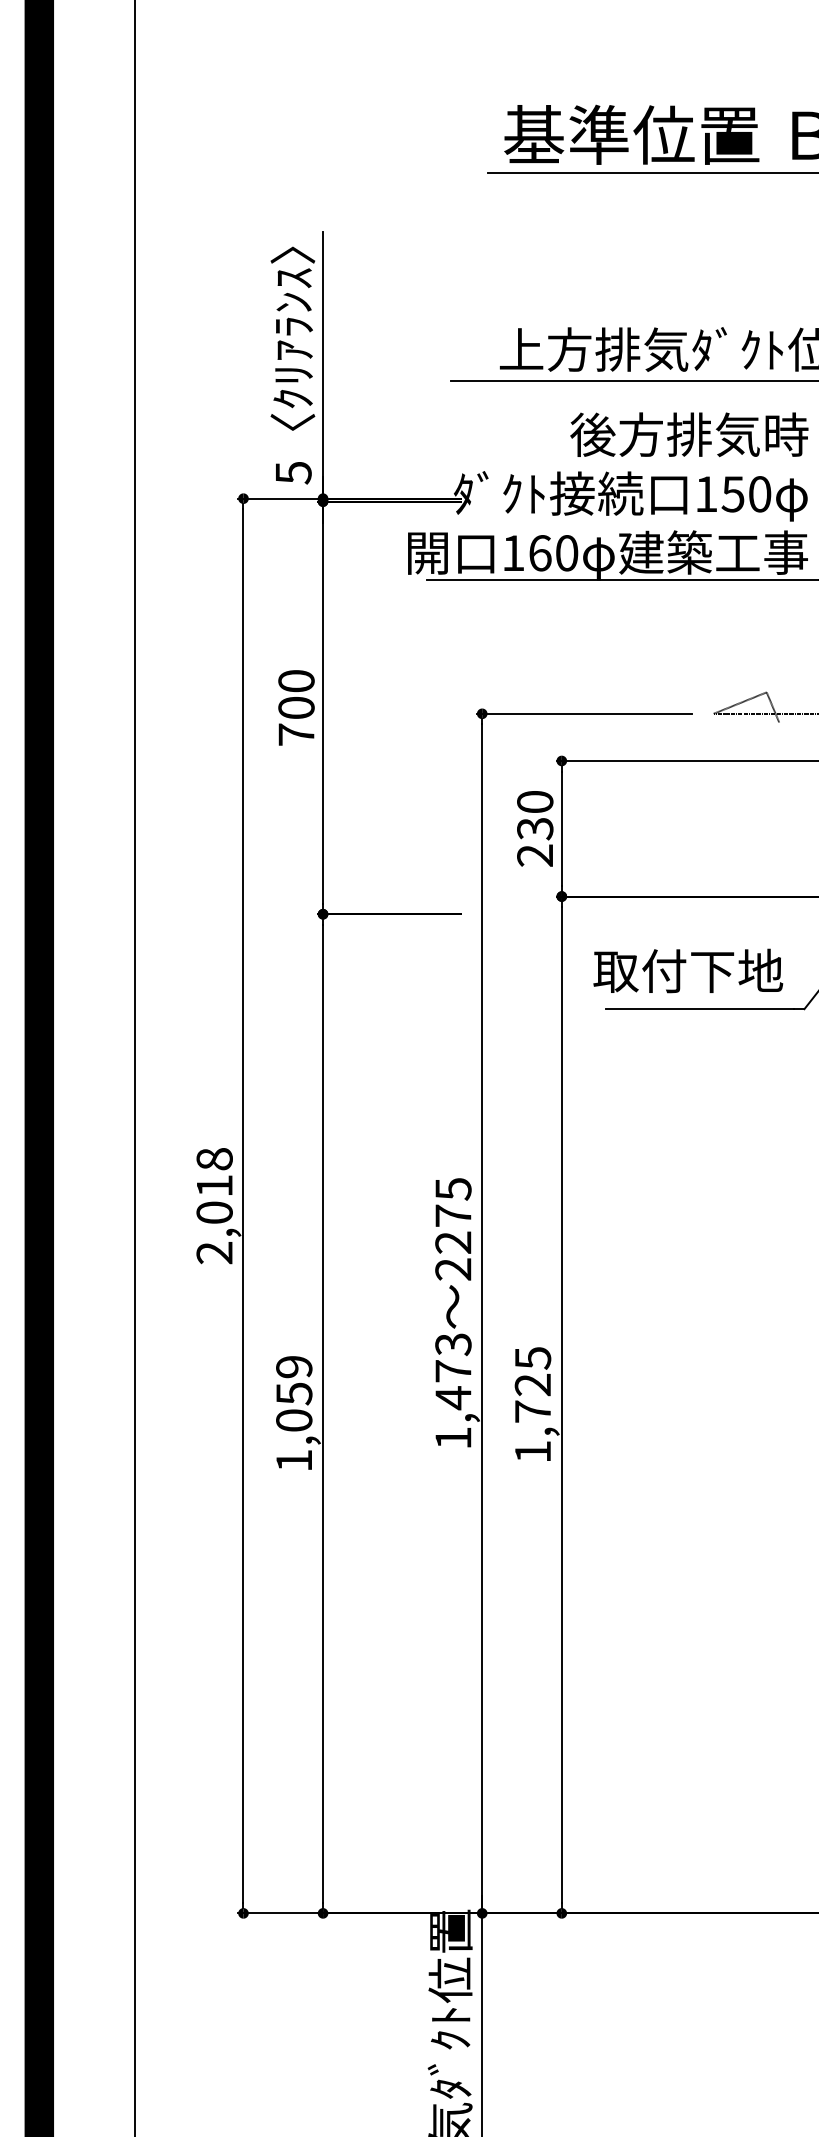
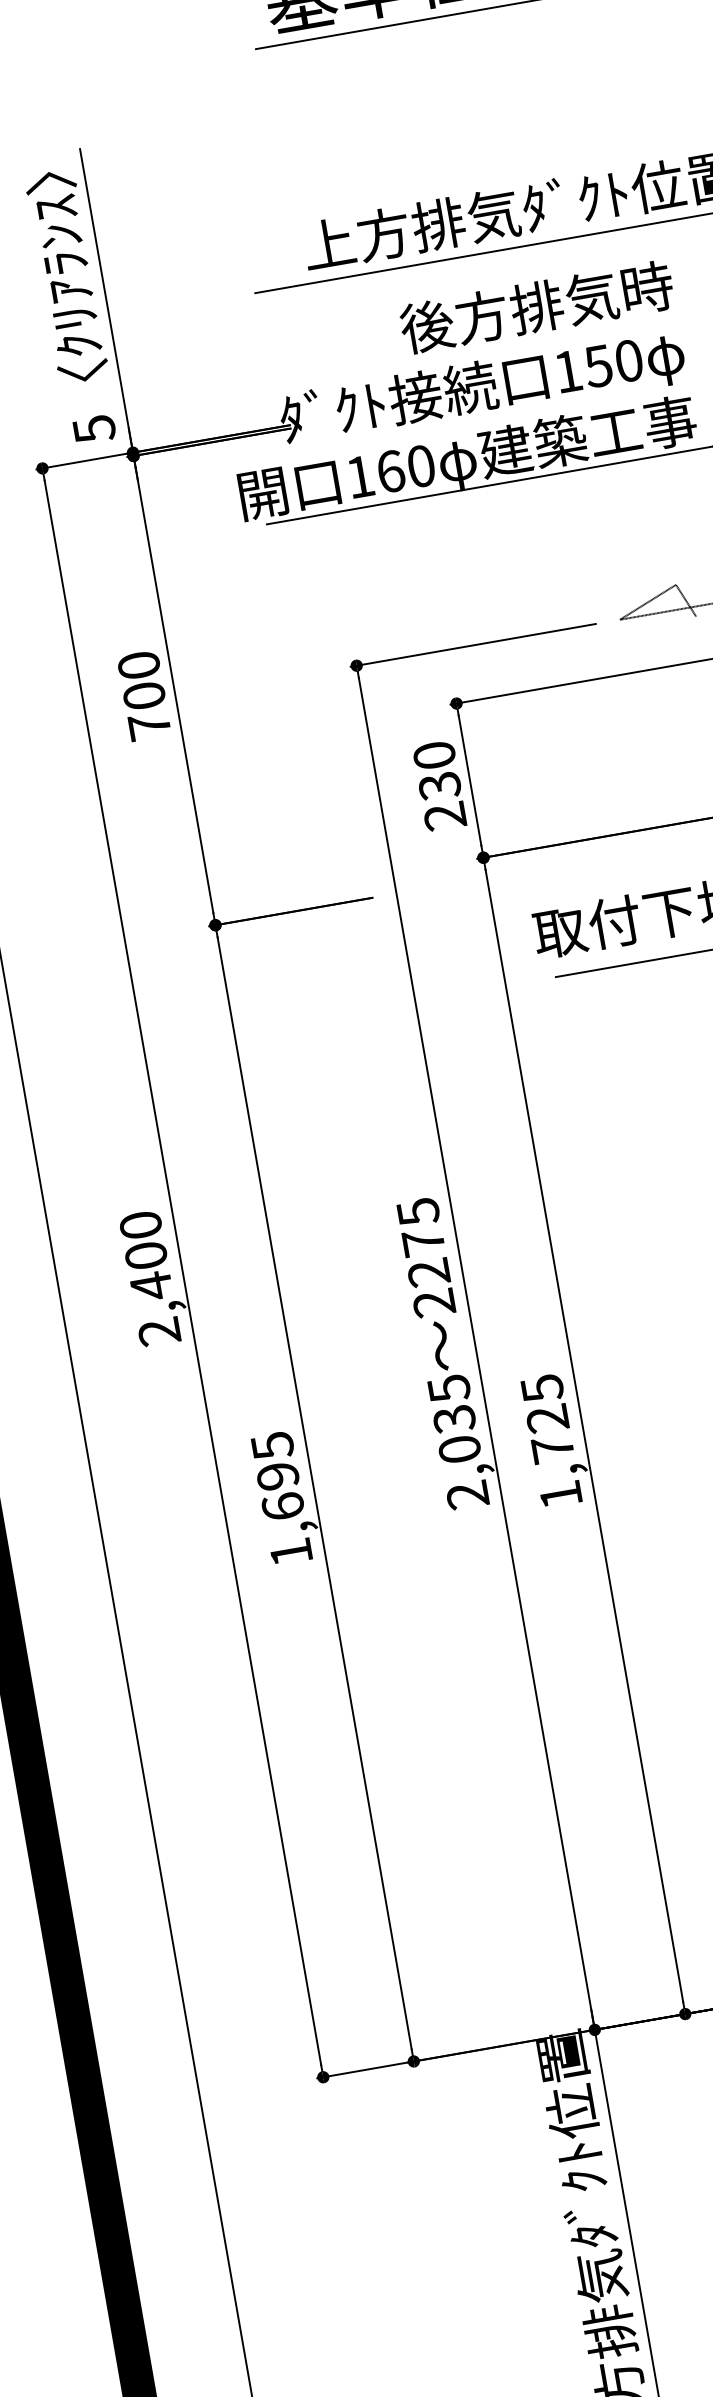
text: (214, 1186) -> (146, 1256), 2,018 -> 2,400
text: (453, 1391) -> (458, 1442), 1,473 -> 2,035
text: (294, 1393) -> (278, 1475), 1,059 -> 1,695

